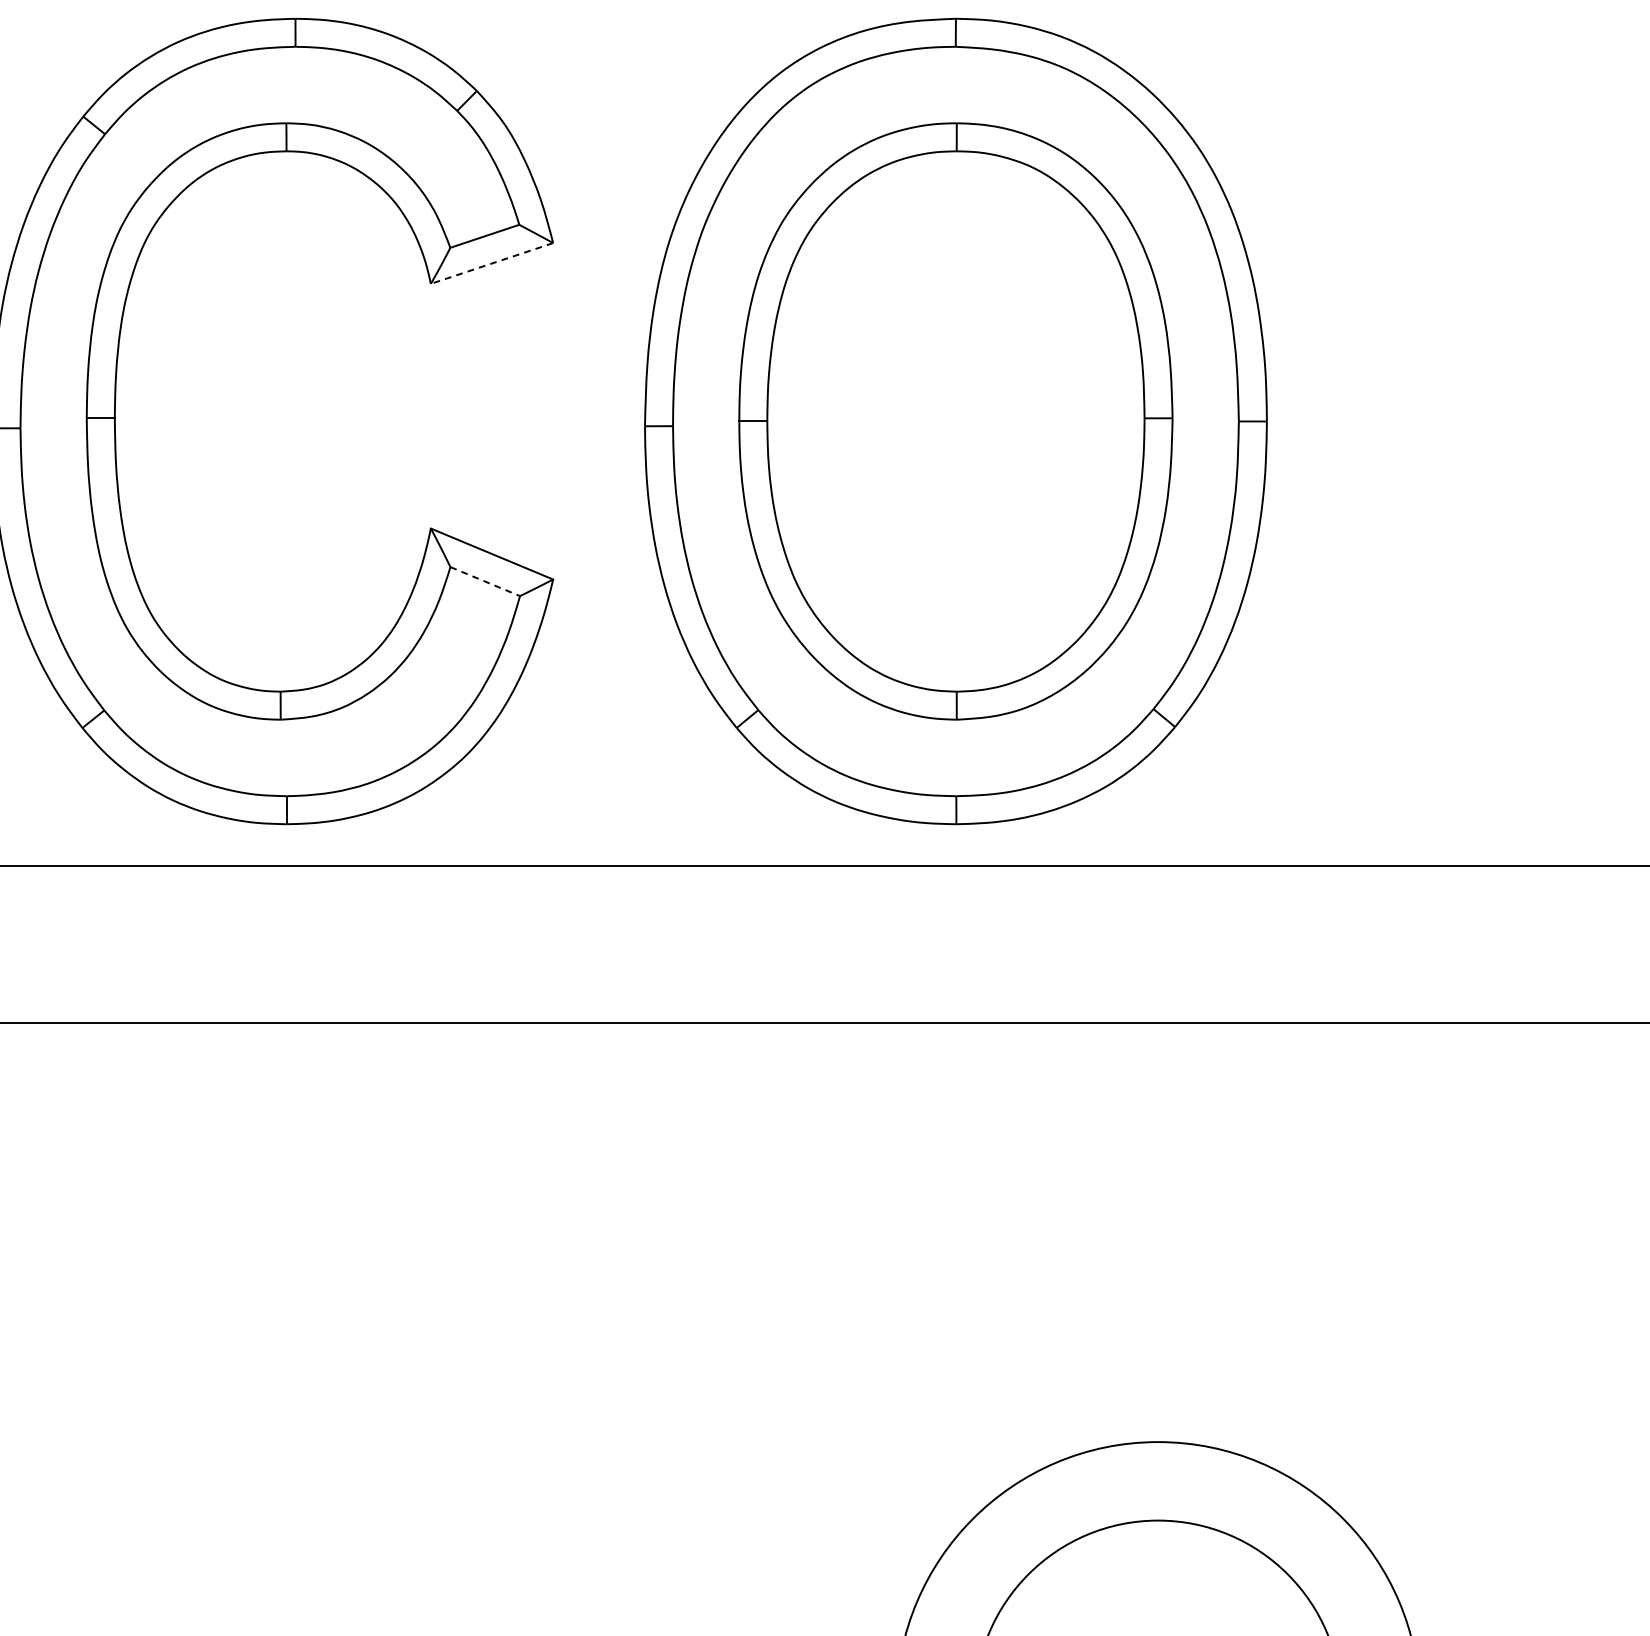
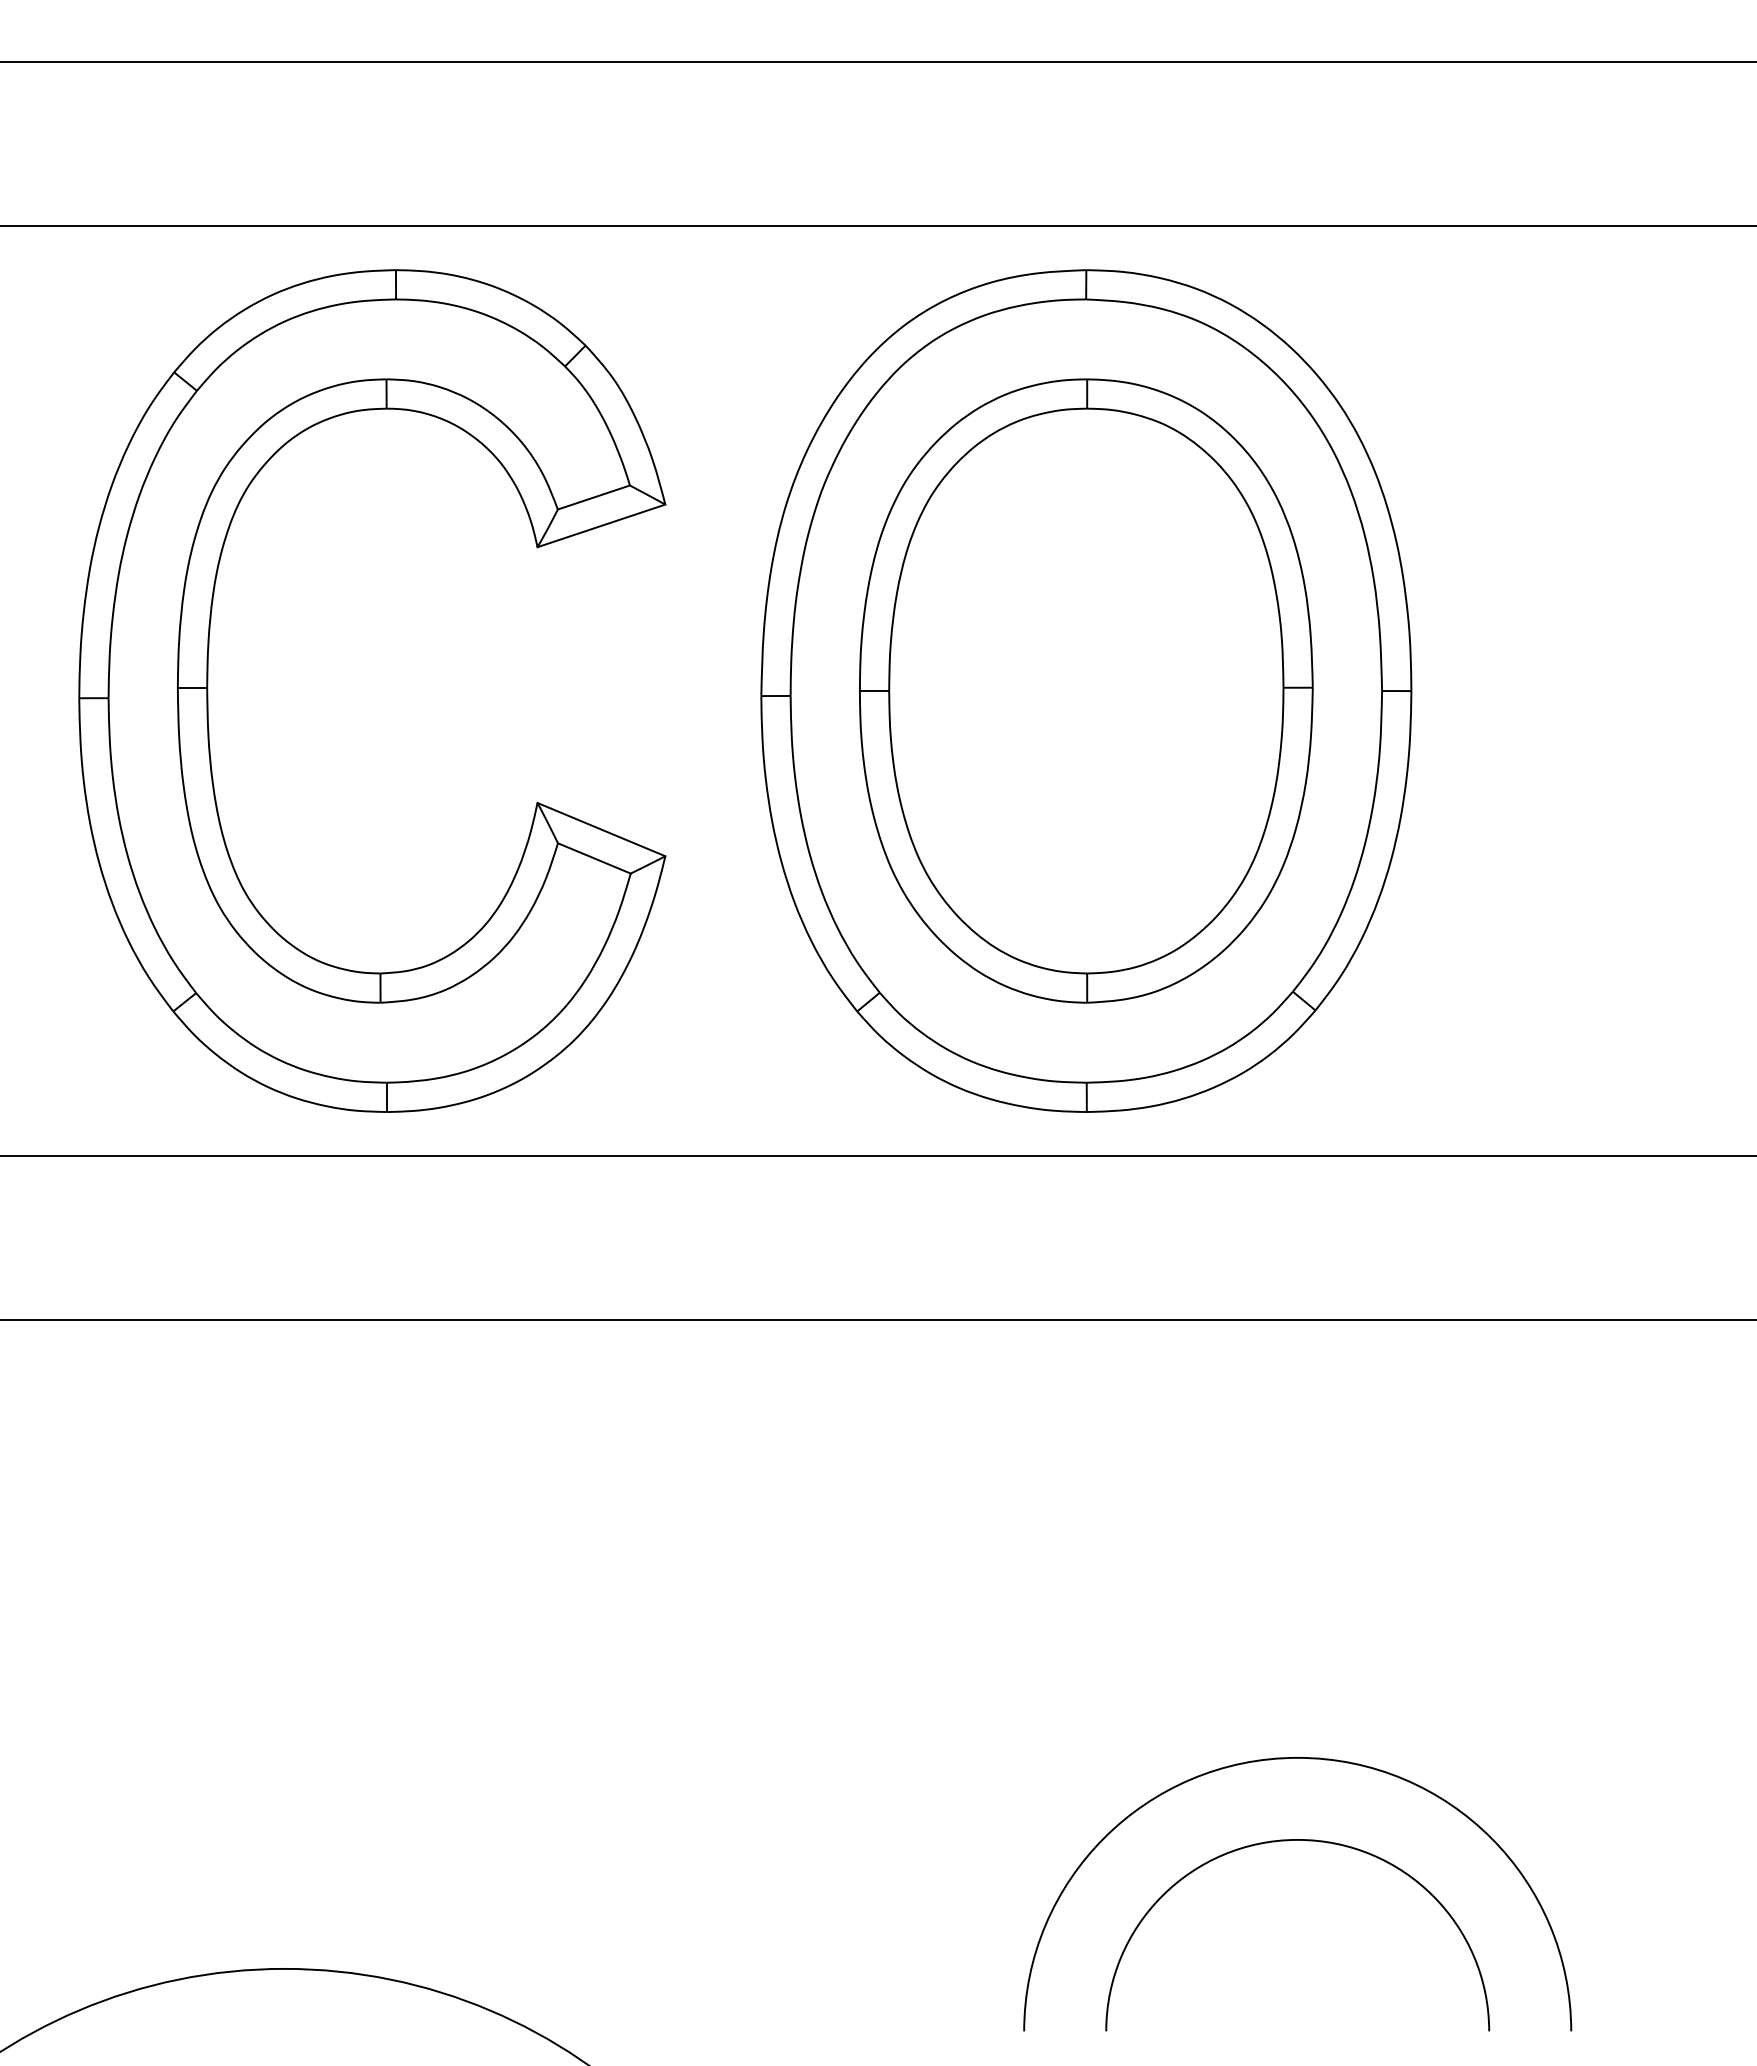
line: (491, 264) -> (600, 526), dashed -> solid
line: (485, 581) -> (594, 858), dashed -> solid

